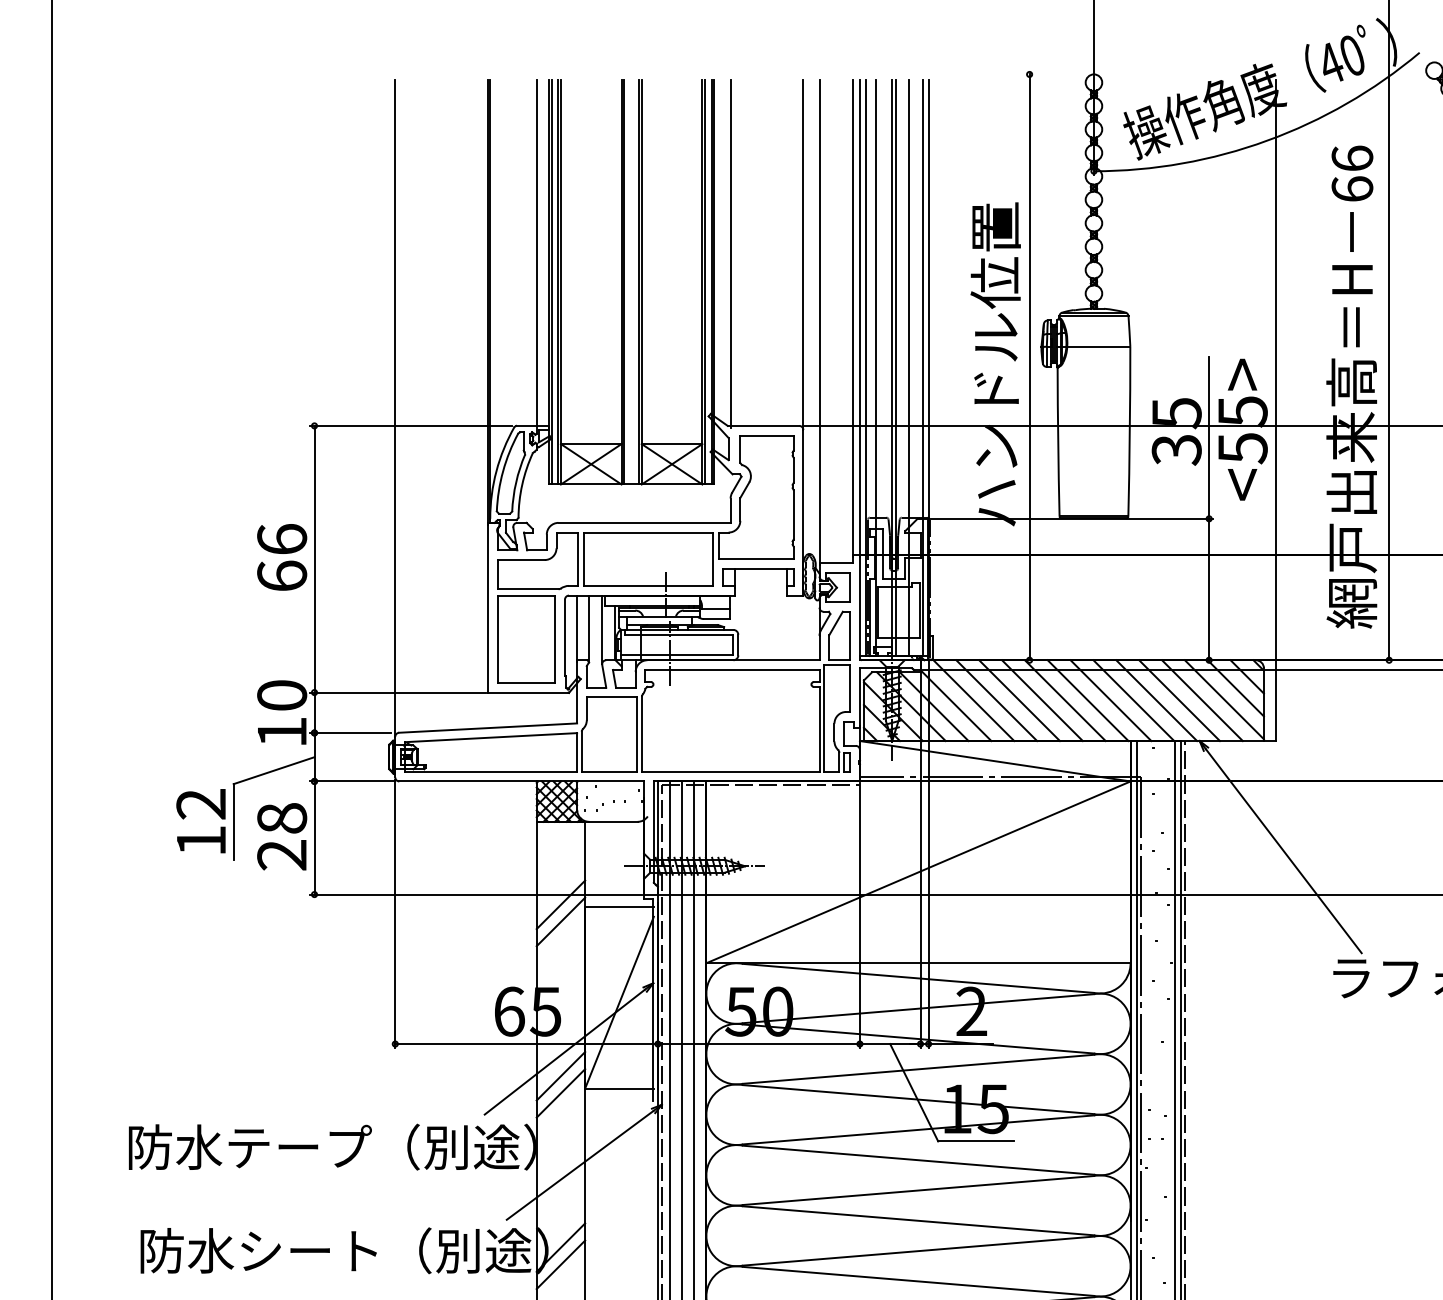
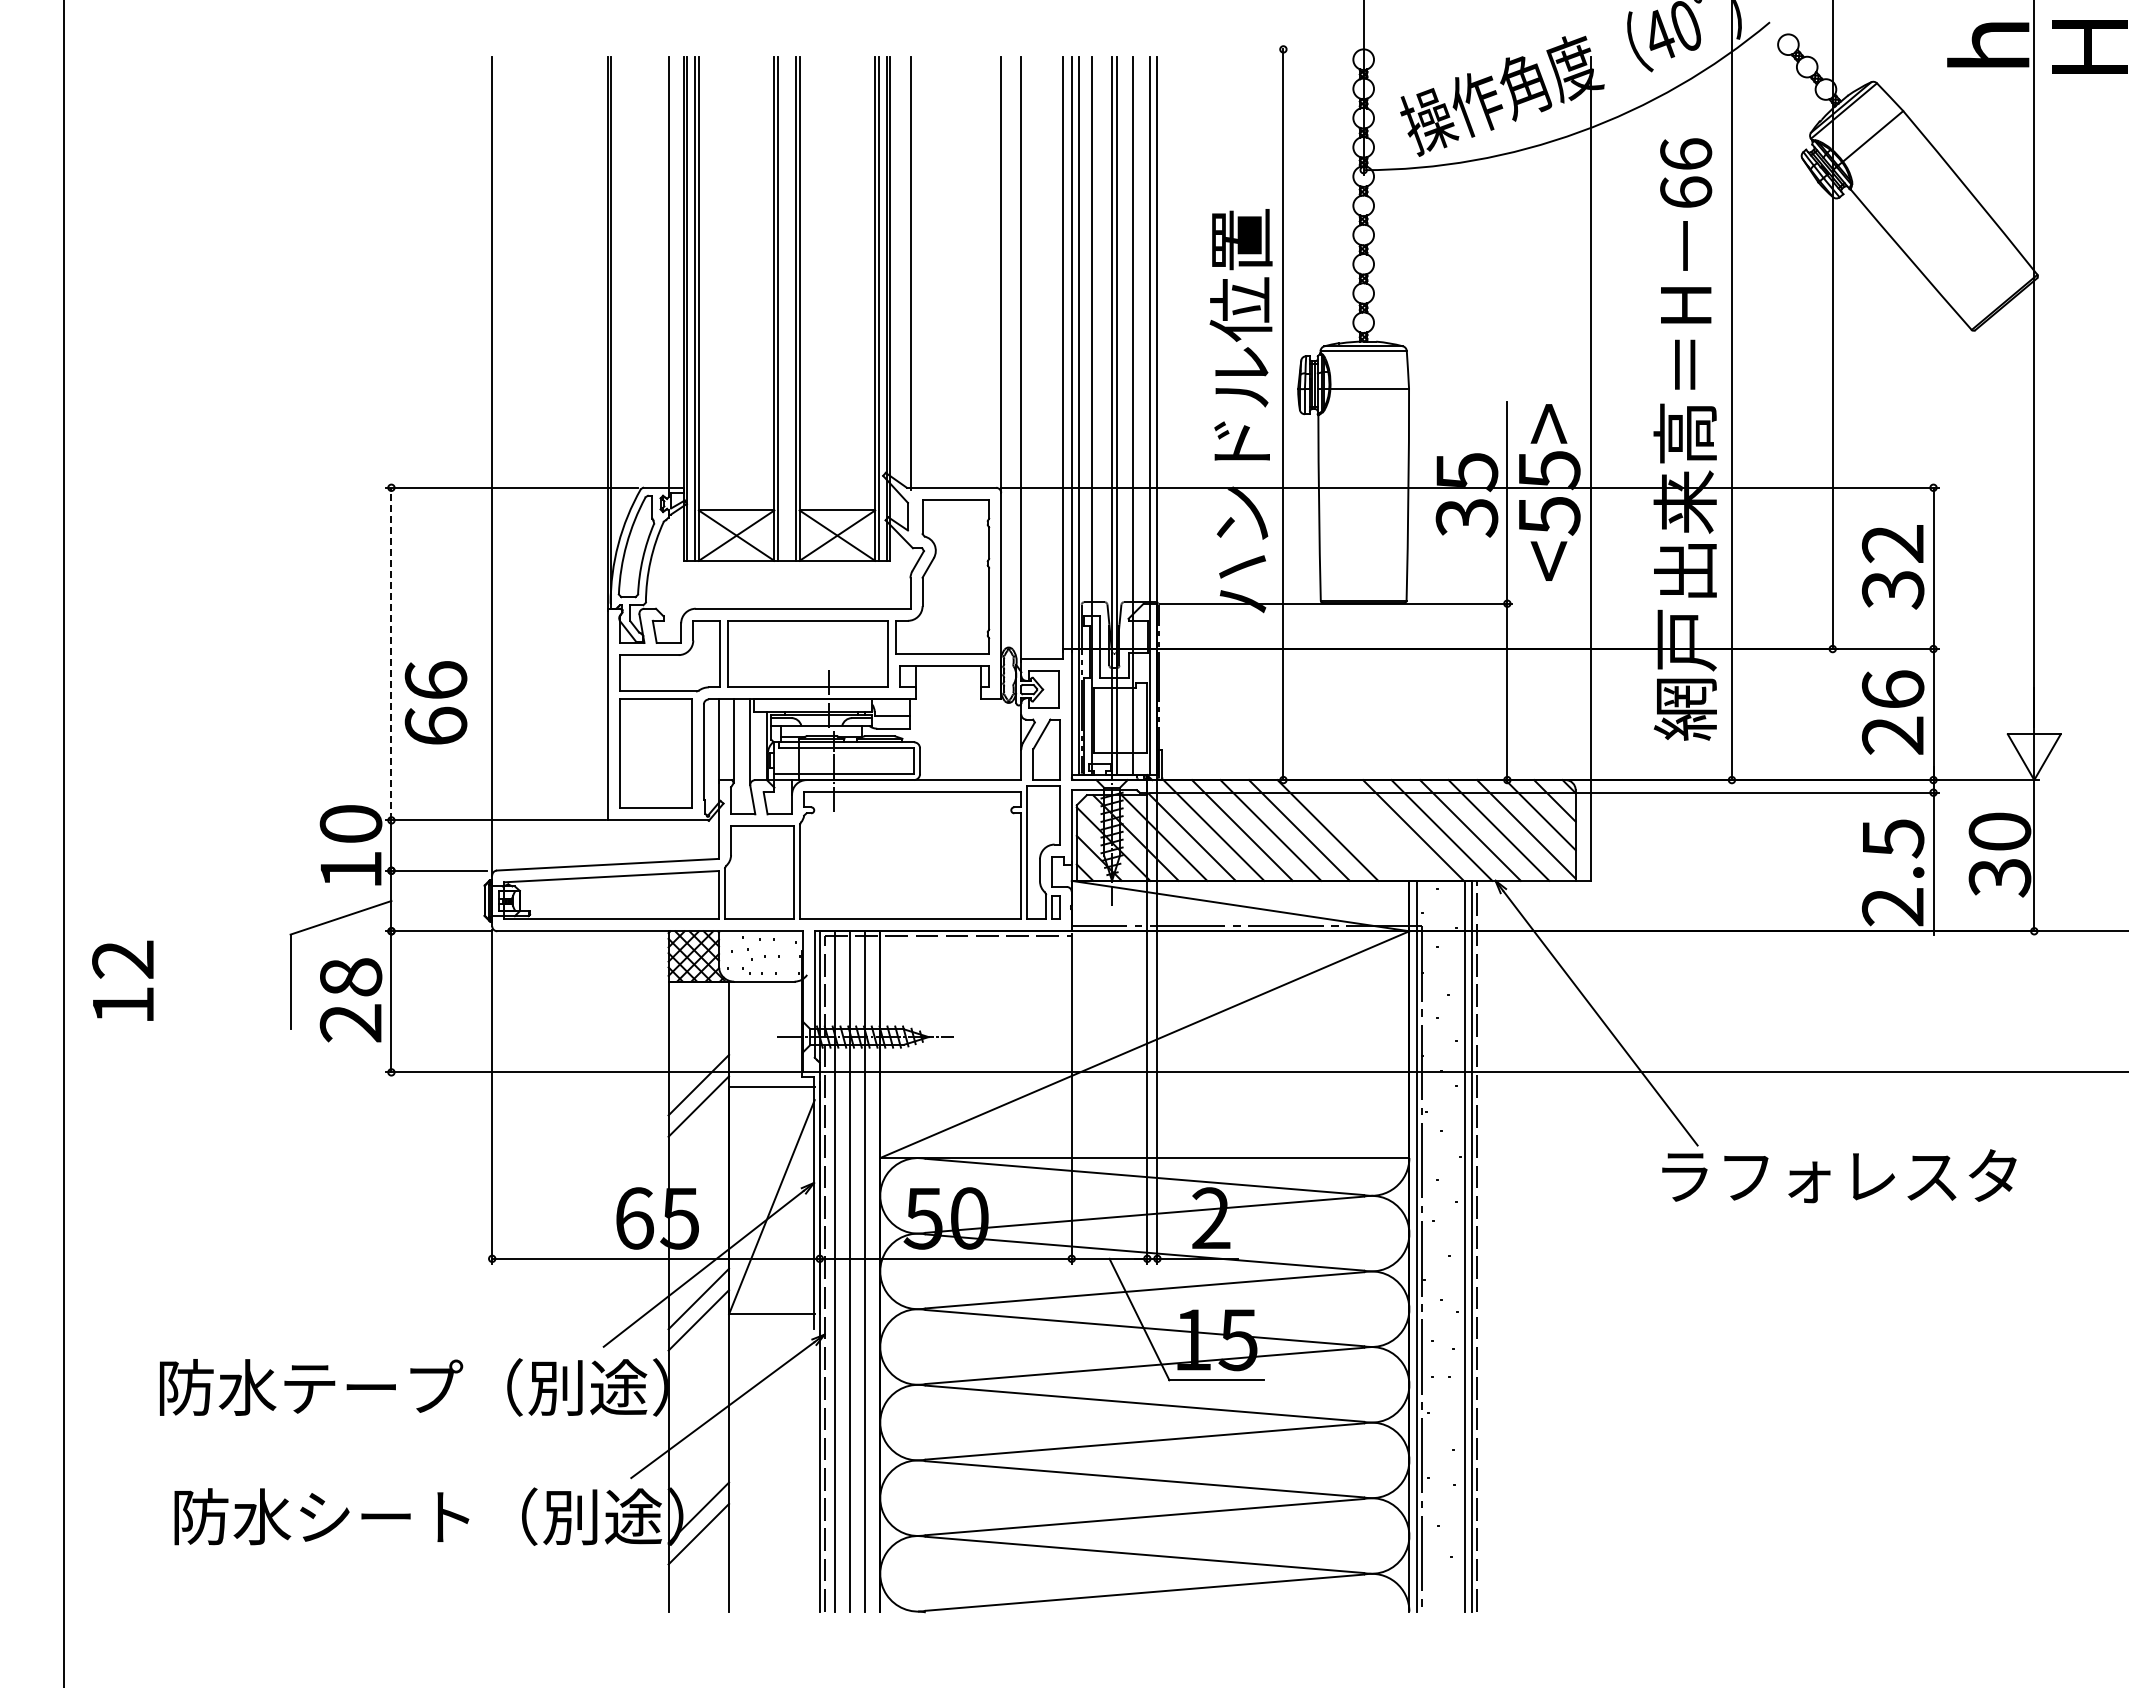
text: (281, 557) -> (435, 702), moved
line: (314, 558) -> (391, 653), solid -> dashed
line: (1088, 700) -> (1356, 830), removed
line: (1110, 700) -> (1384, 830), removed
text: (200, 820) -> (122, 980), moved

